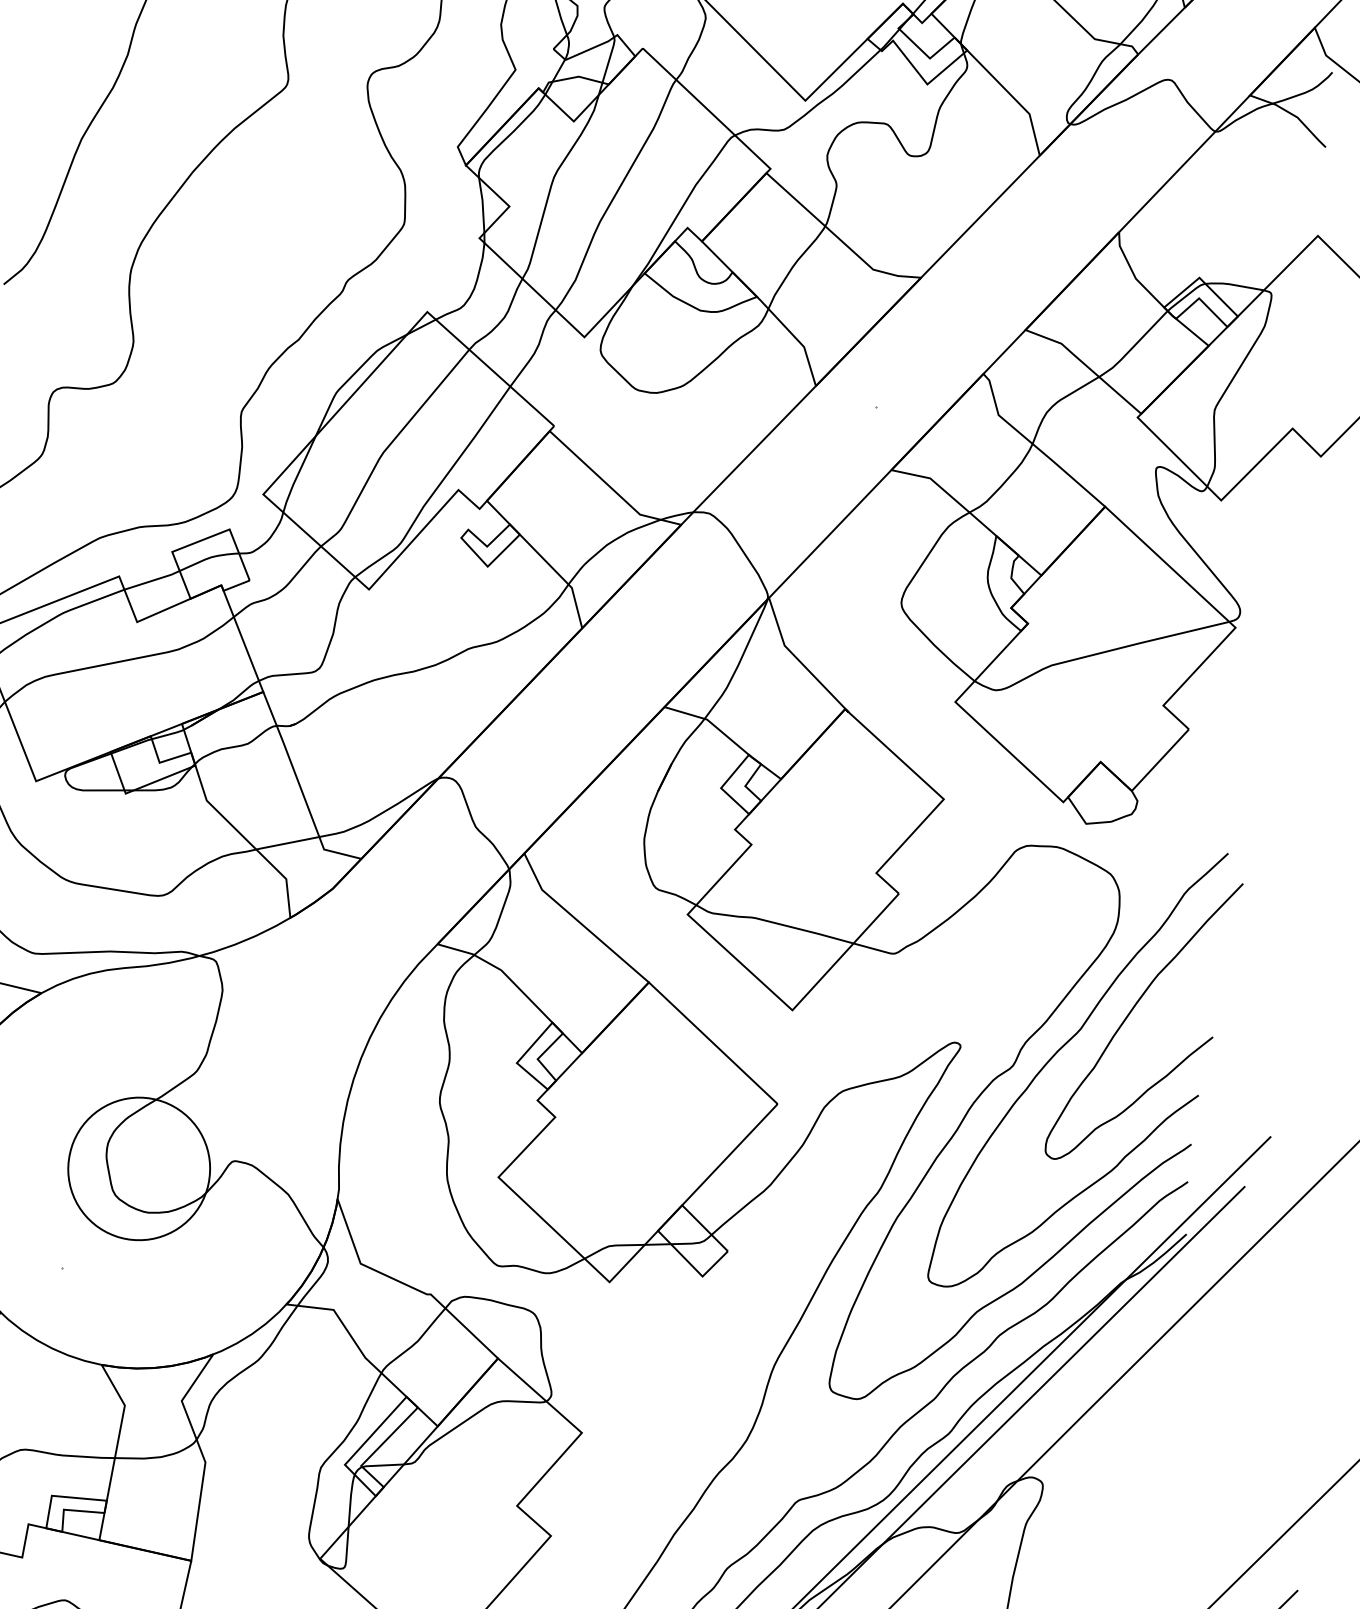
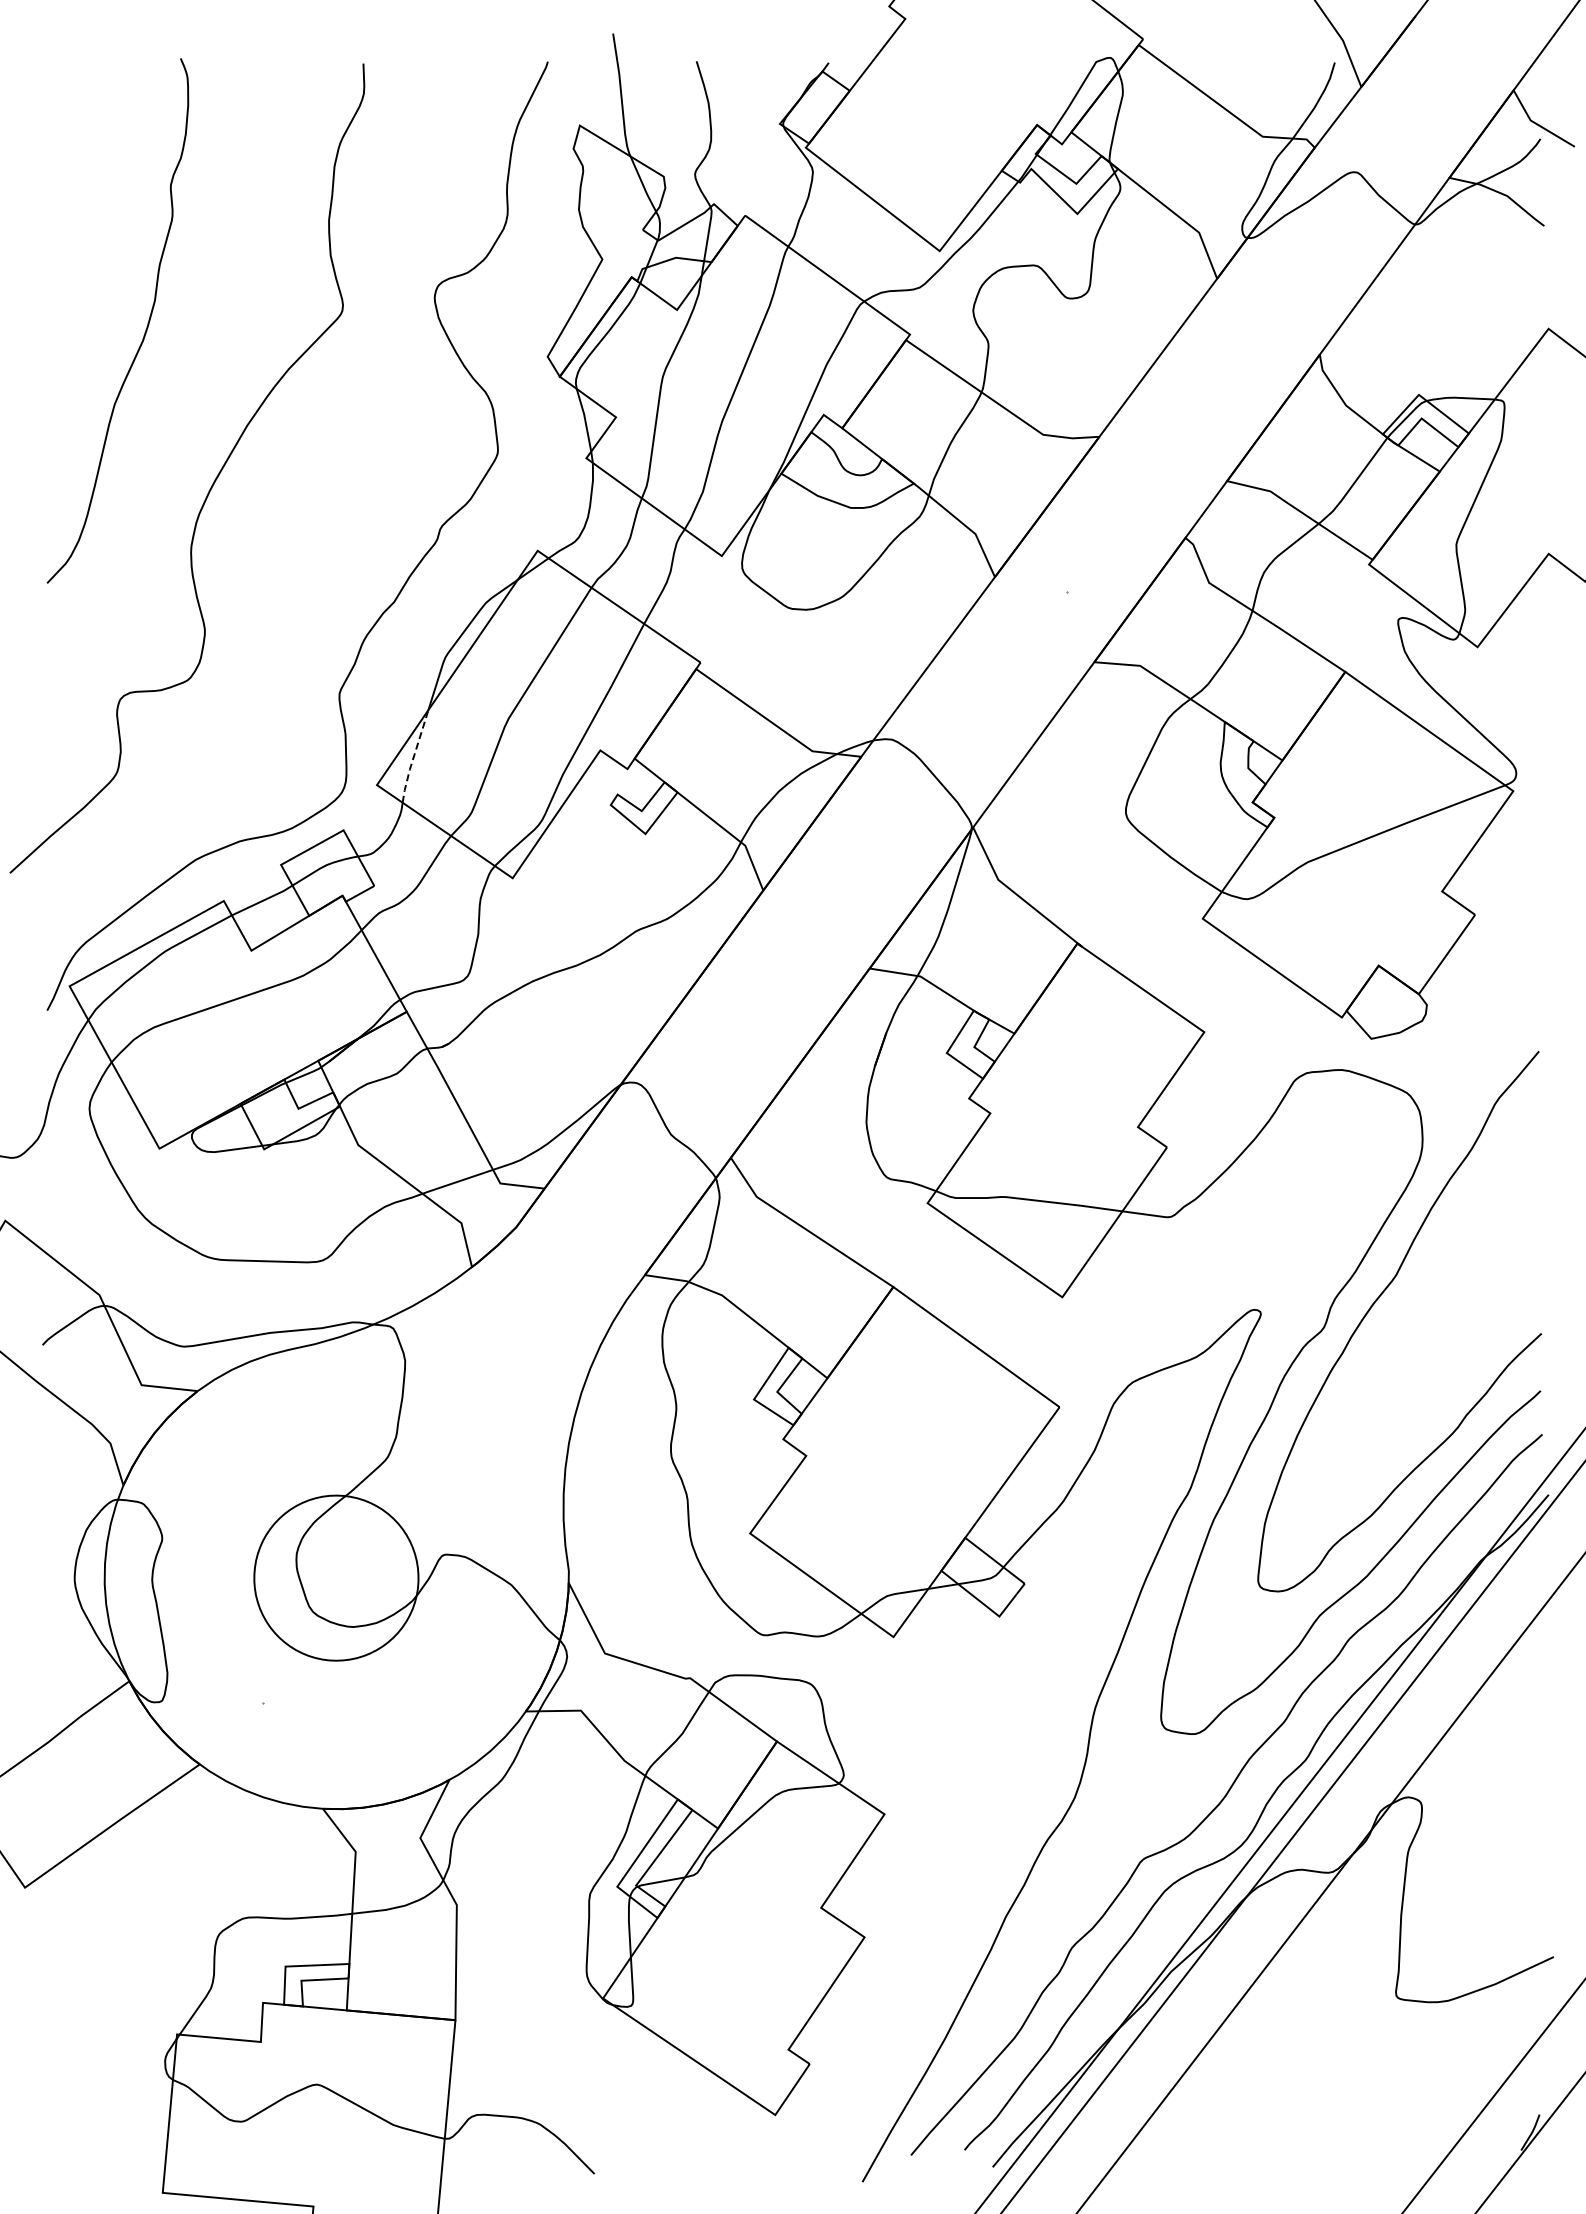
line: (297, 474) -> (413, 757), solid -> dashed
curve: (1131, 1013) -> (1451, 1249), removed

